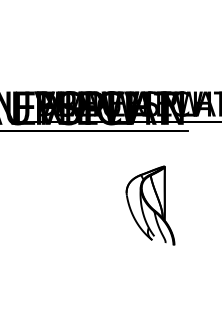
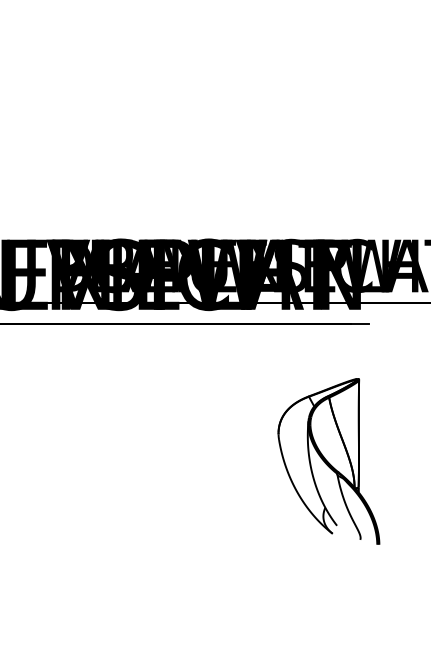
part: (150, 205) -> (328, 460), moved

